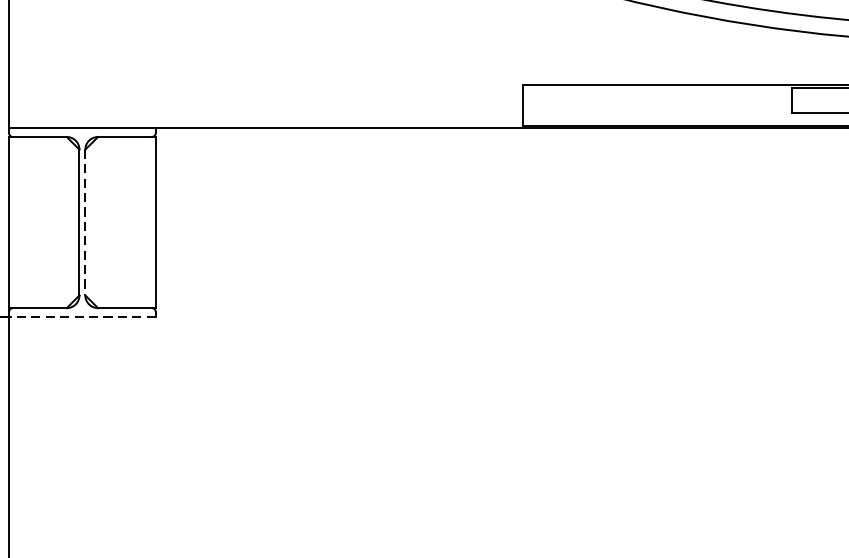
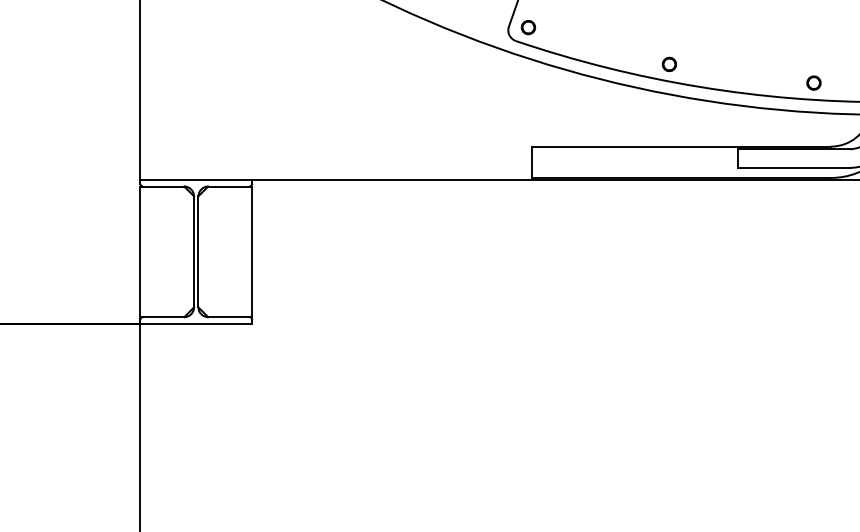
line: (85, 222) -> (198, 251), dashed -> solid
line: (82, 316) -> (196, 323), dashed -> solid

